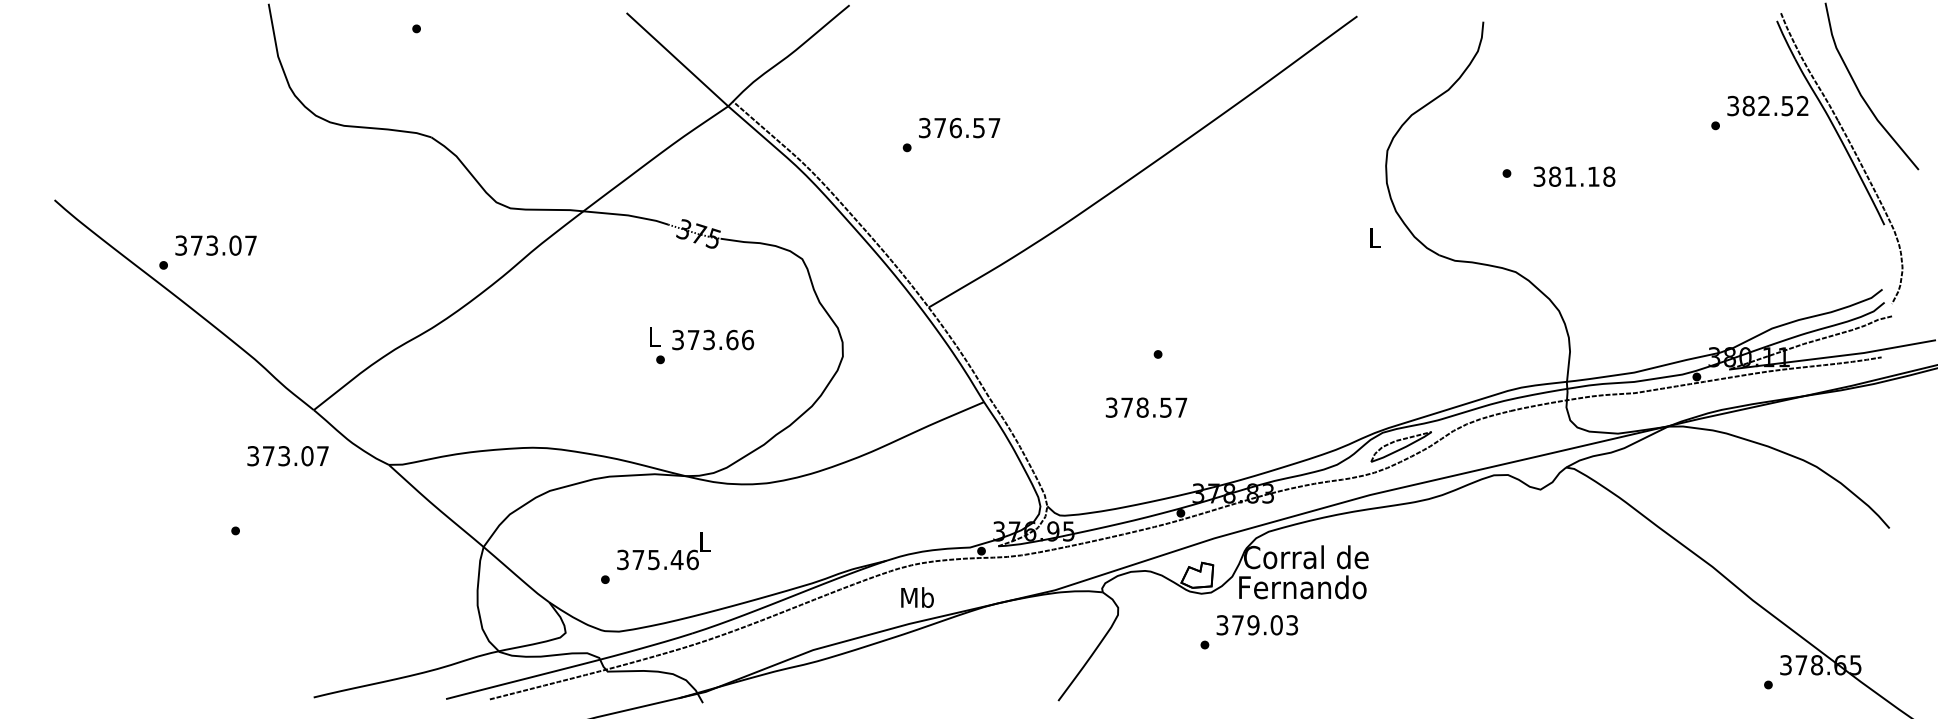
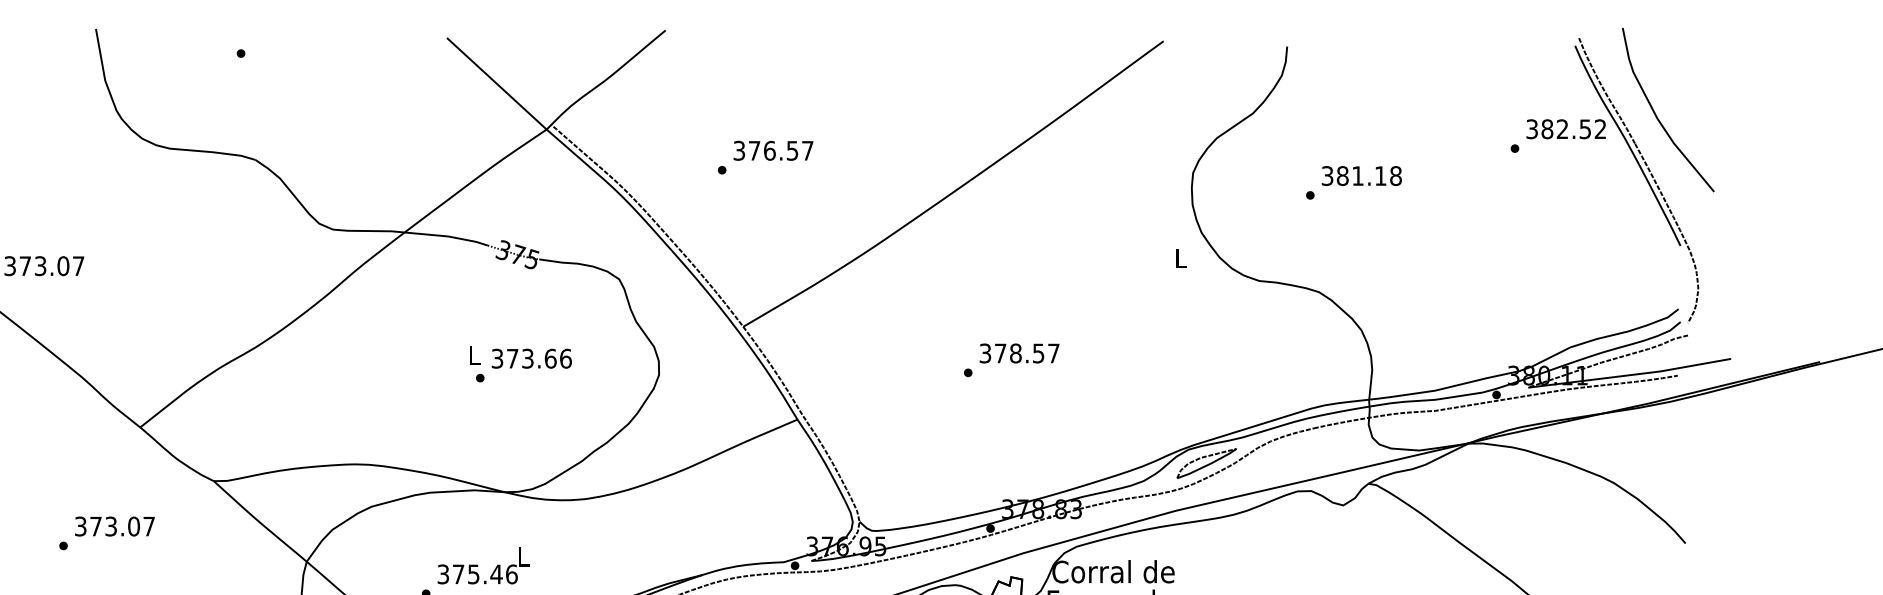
text: (1574, 176) -> (1361, 175), moved
text: (1146, 407) -> (1019, 353), moved
text: (287, 456) -> (114, 526), moved

